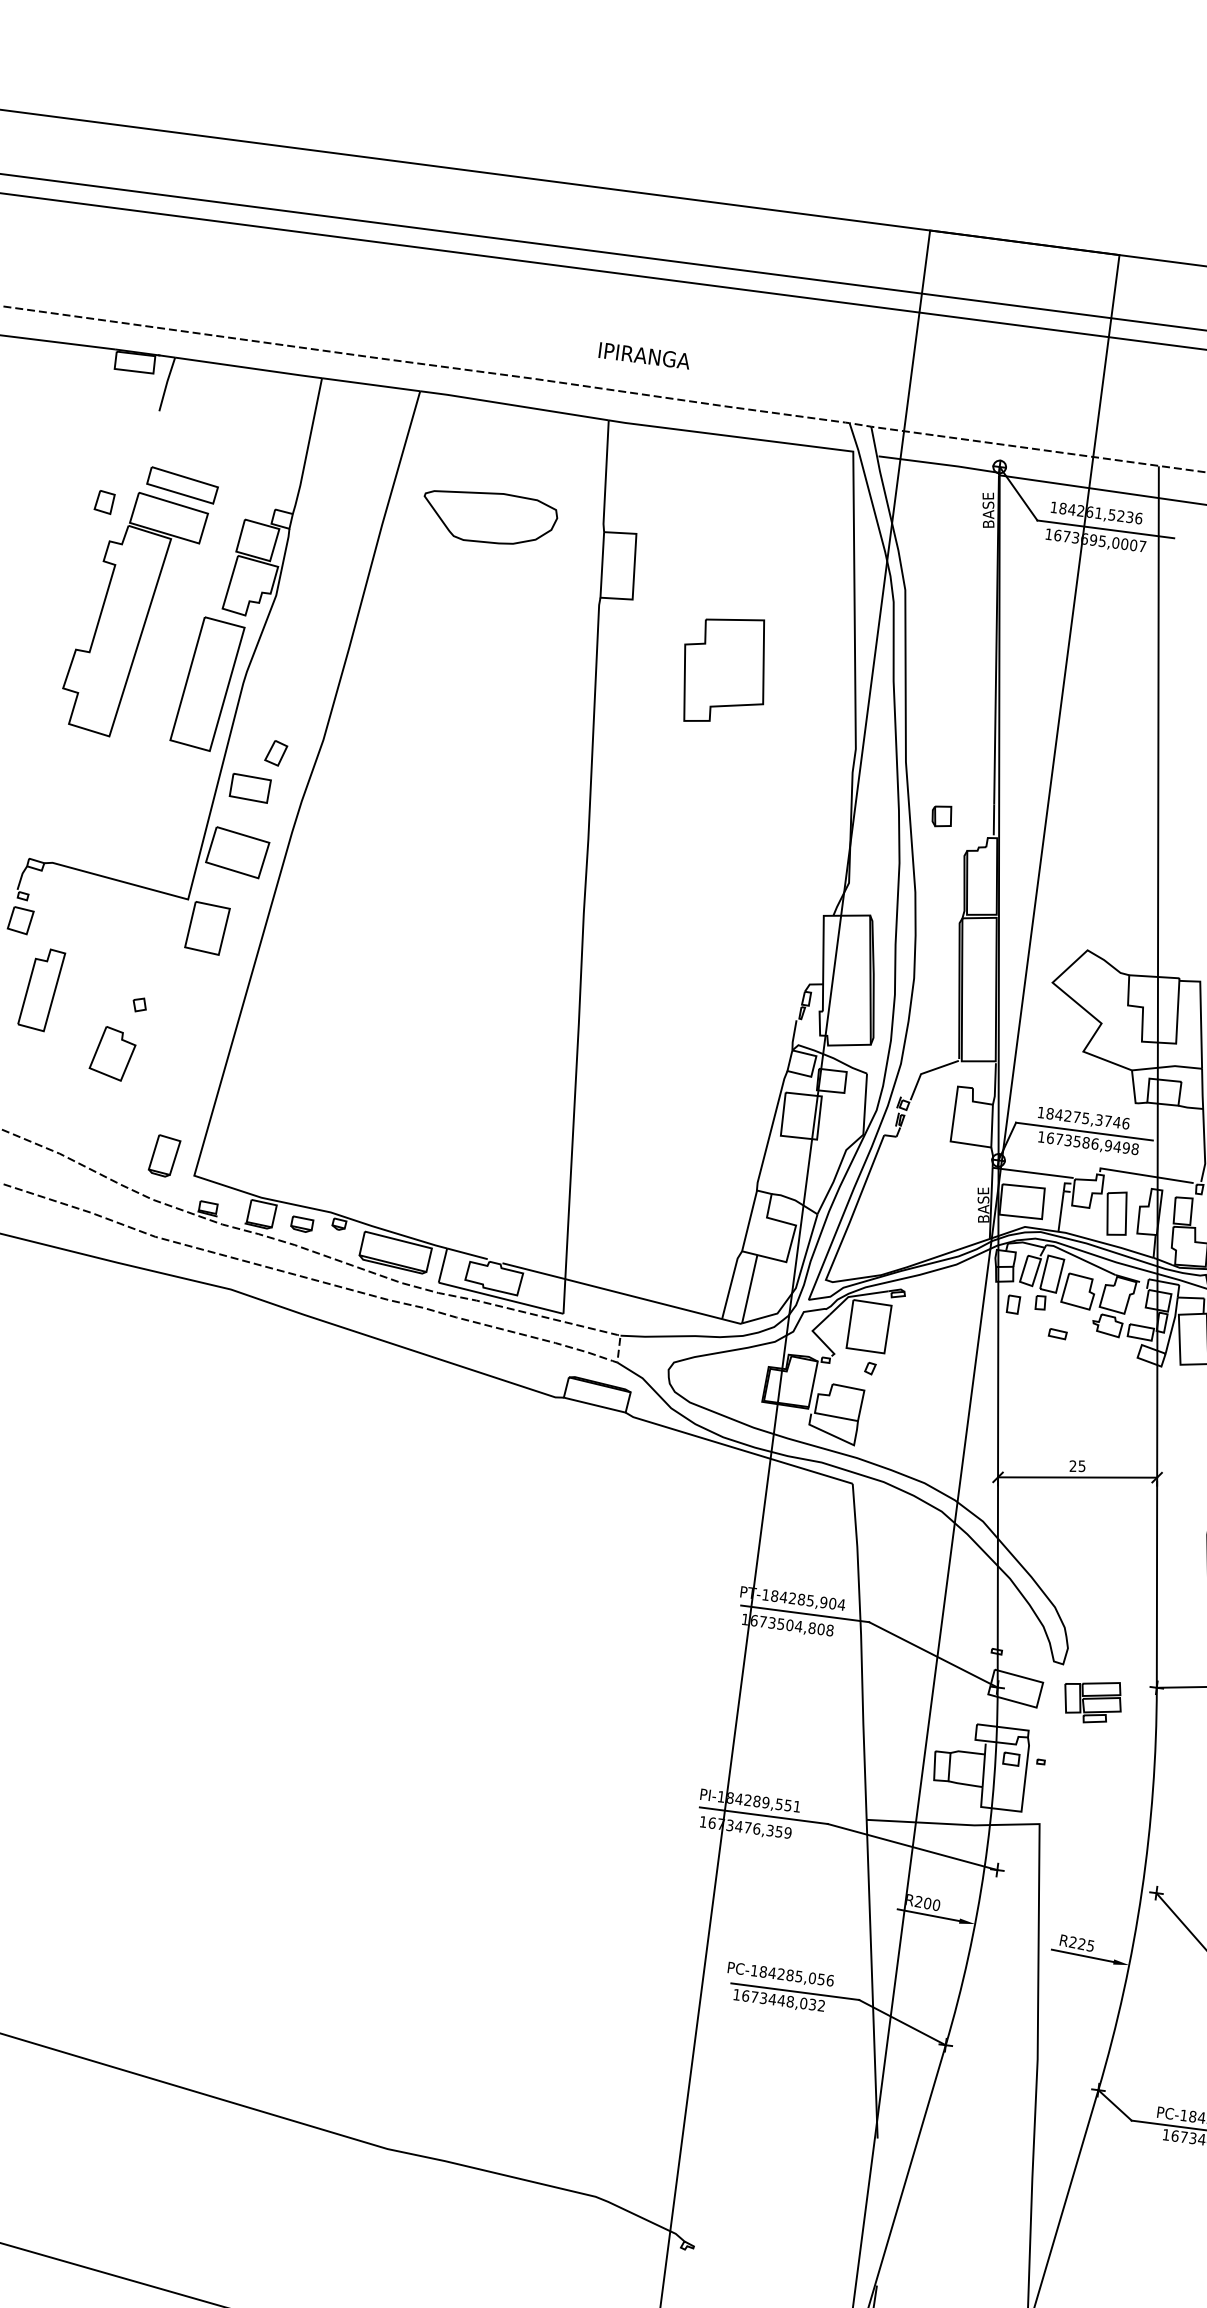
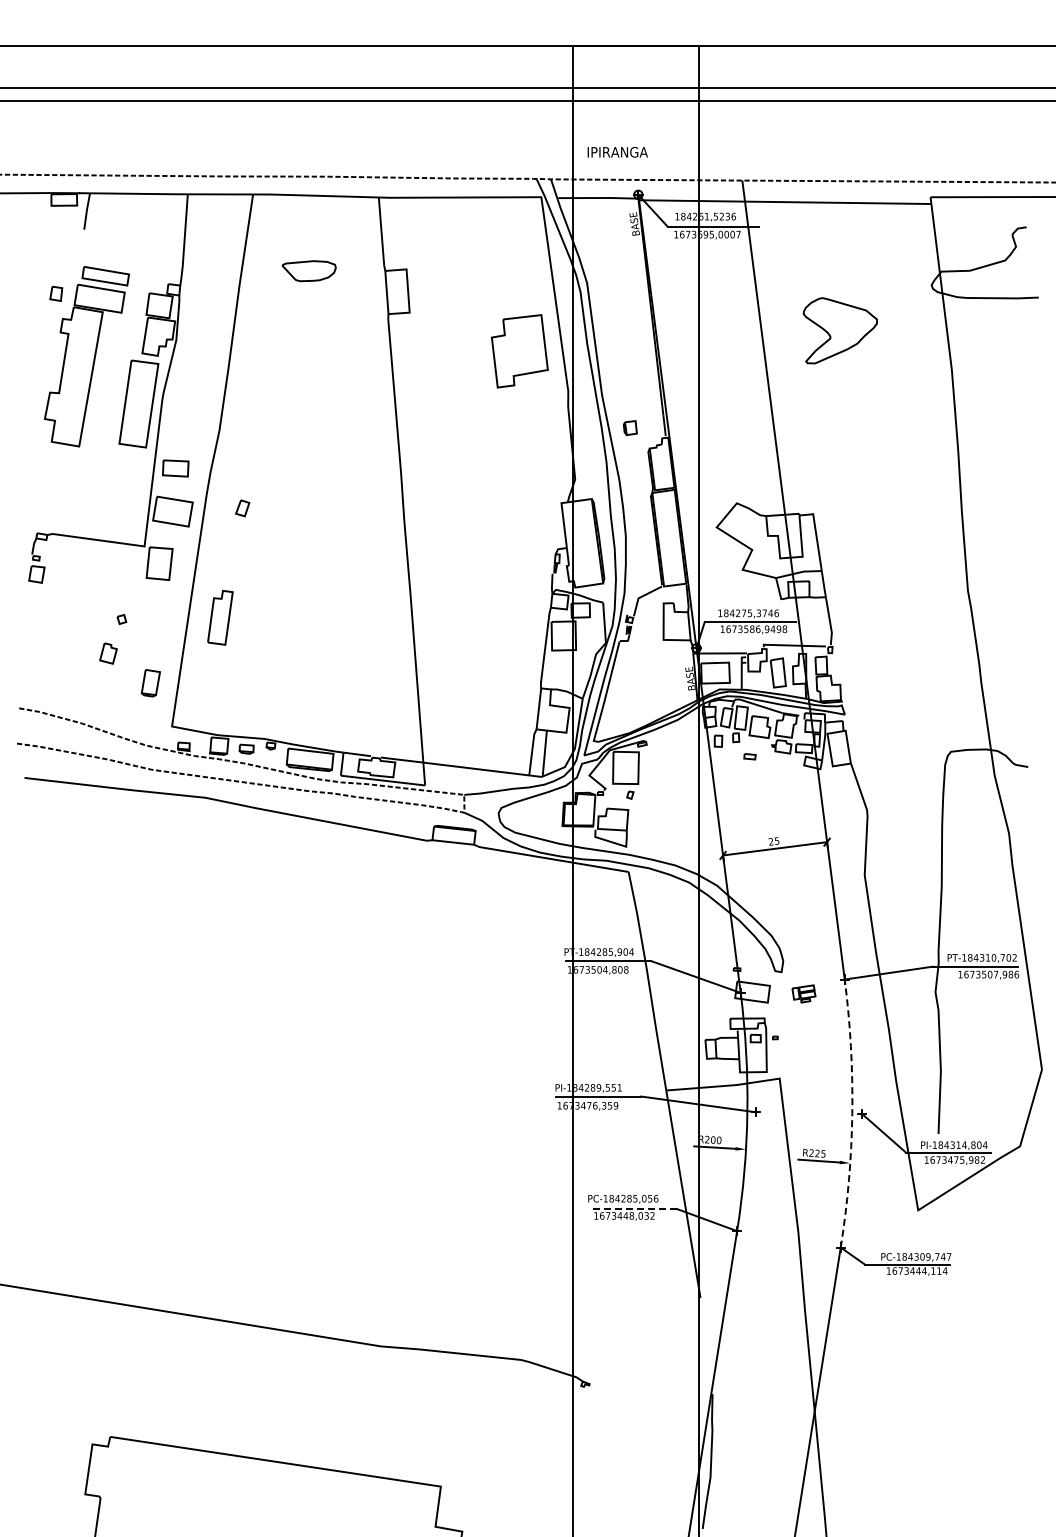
text: (644, 356) -> (617, 152), moved
part: (490, 516) -> (309, 270), size x0.6
part: (724, 670) -> (519, 351), moved
part: (275, 753) -> (242, 508), moved
part: (41, 989) -> (220, 617), moved
part: (112, 1053) -> (108, 653), size x0.6
part: (163, 1156) -> (150, 683), moved
part: (1092, 1700) -> (803, 993), size x0.6
arc: (1142, 1890) -> (852, 1113), solid -> dashed
line: (795, 1991) -> (634, 1208), solid -> dashed

